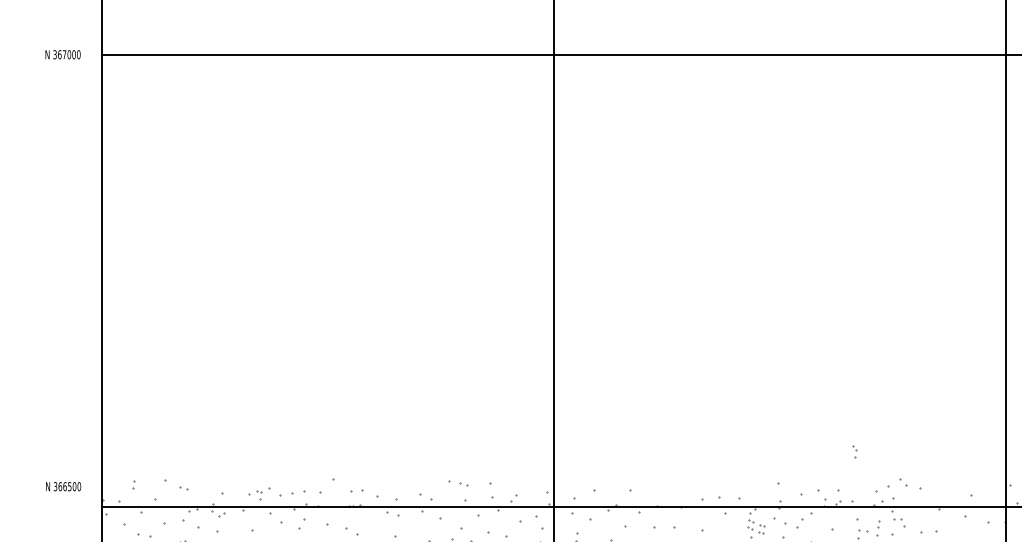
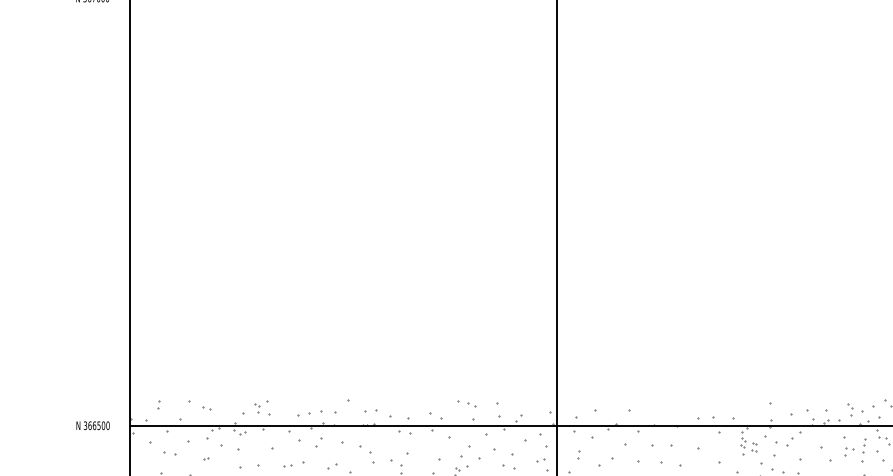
part: (854, 451) -> (850, 409), moved
text: (63, 486) -> (93, 425), moved
part: (263, 493) -> (261, 406), moved

